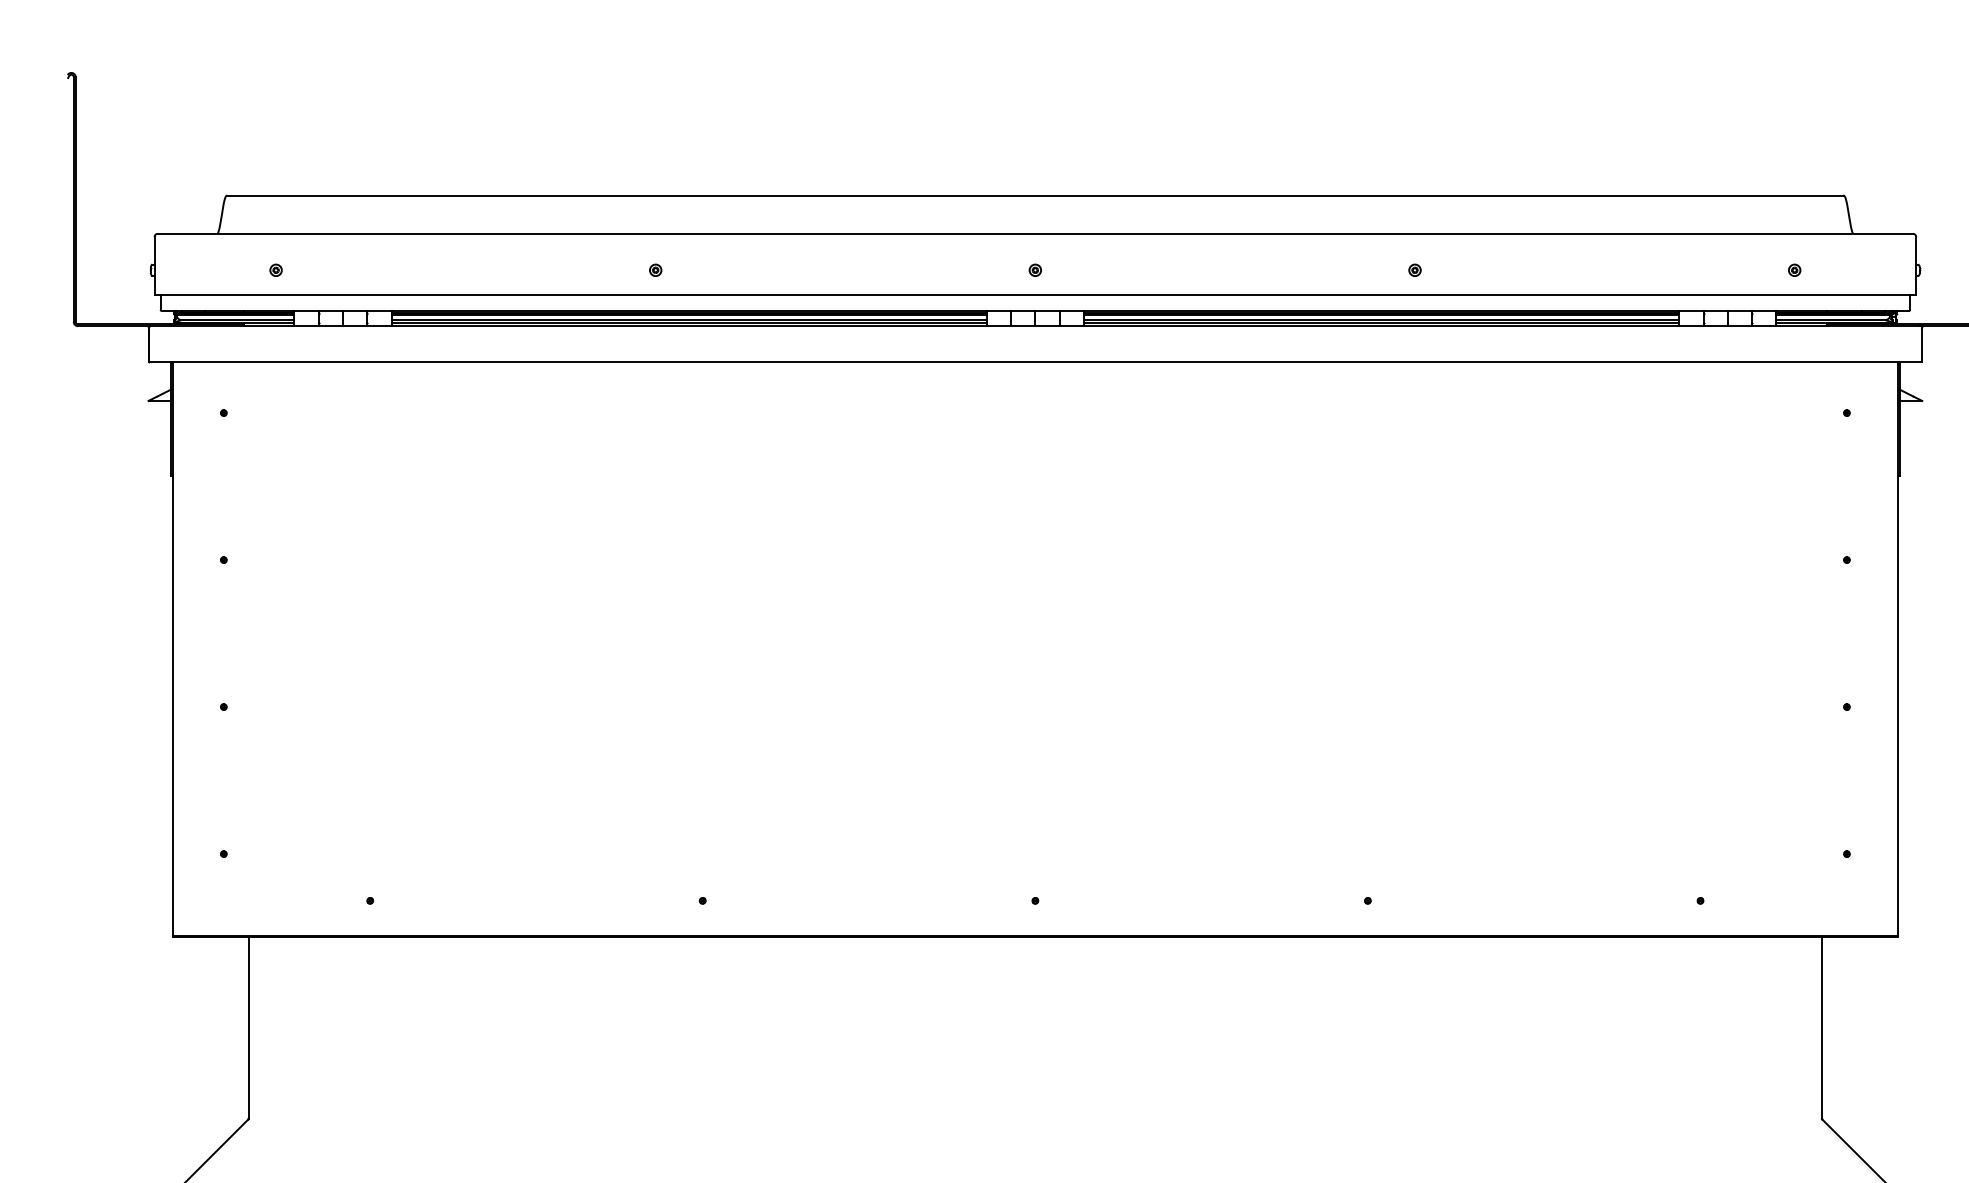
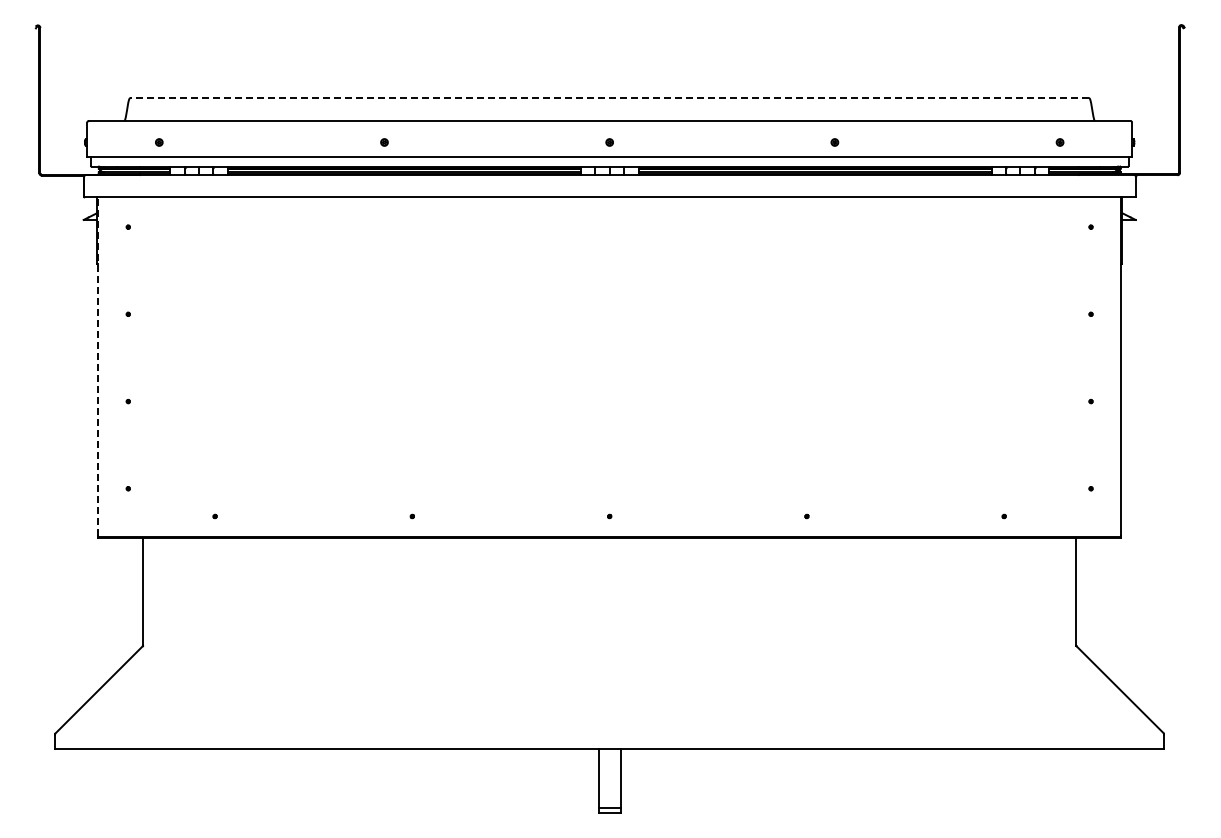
line: (1035, 196) -> (609, 98), solid -> dashed
line: (173, 646) -> (98, 365), solid -> dashed

